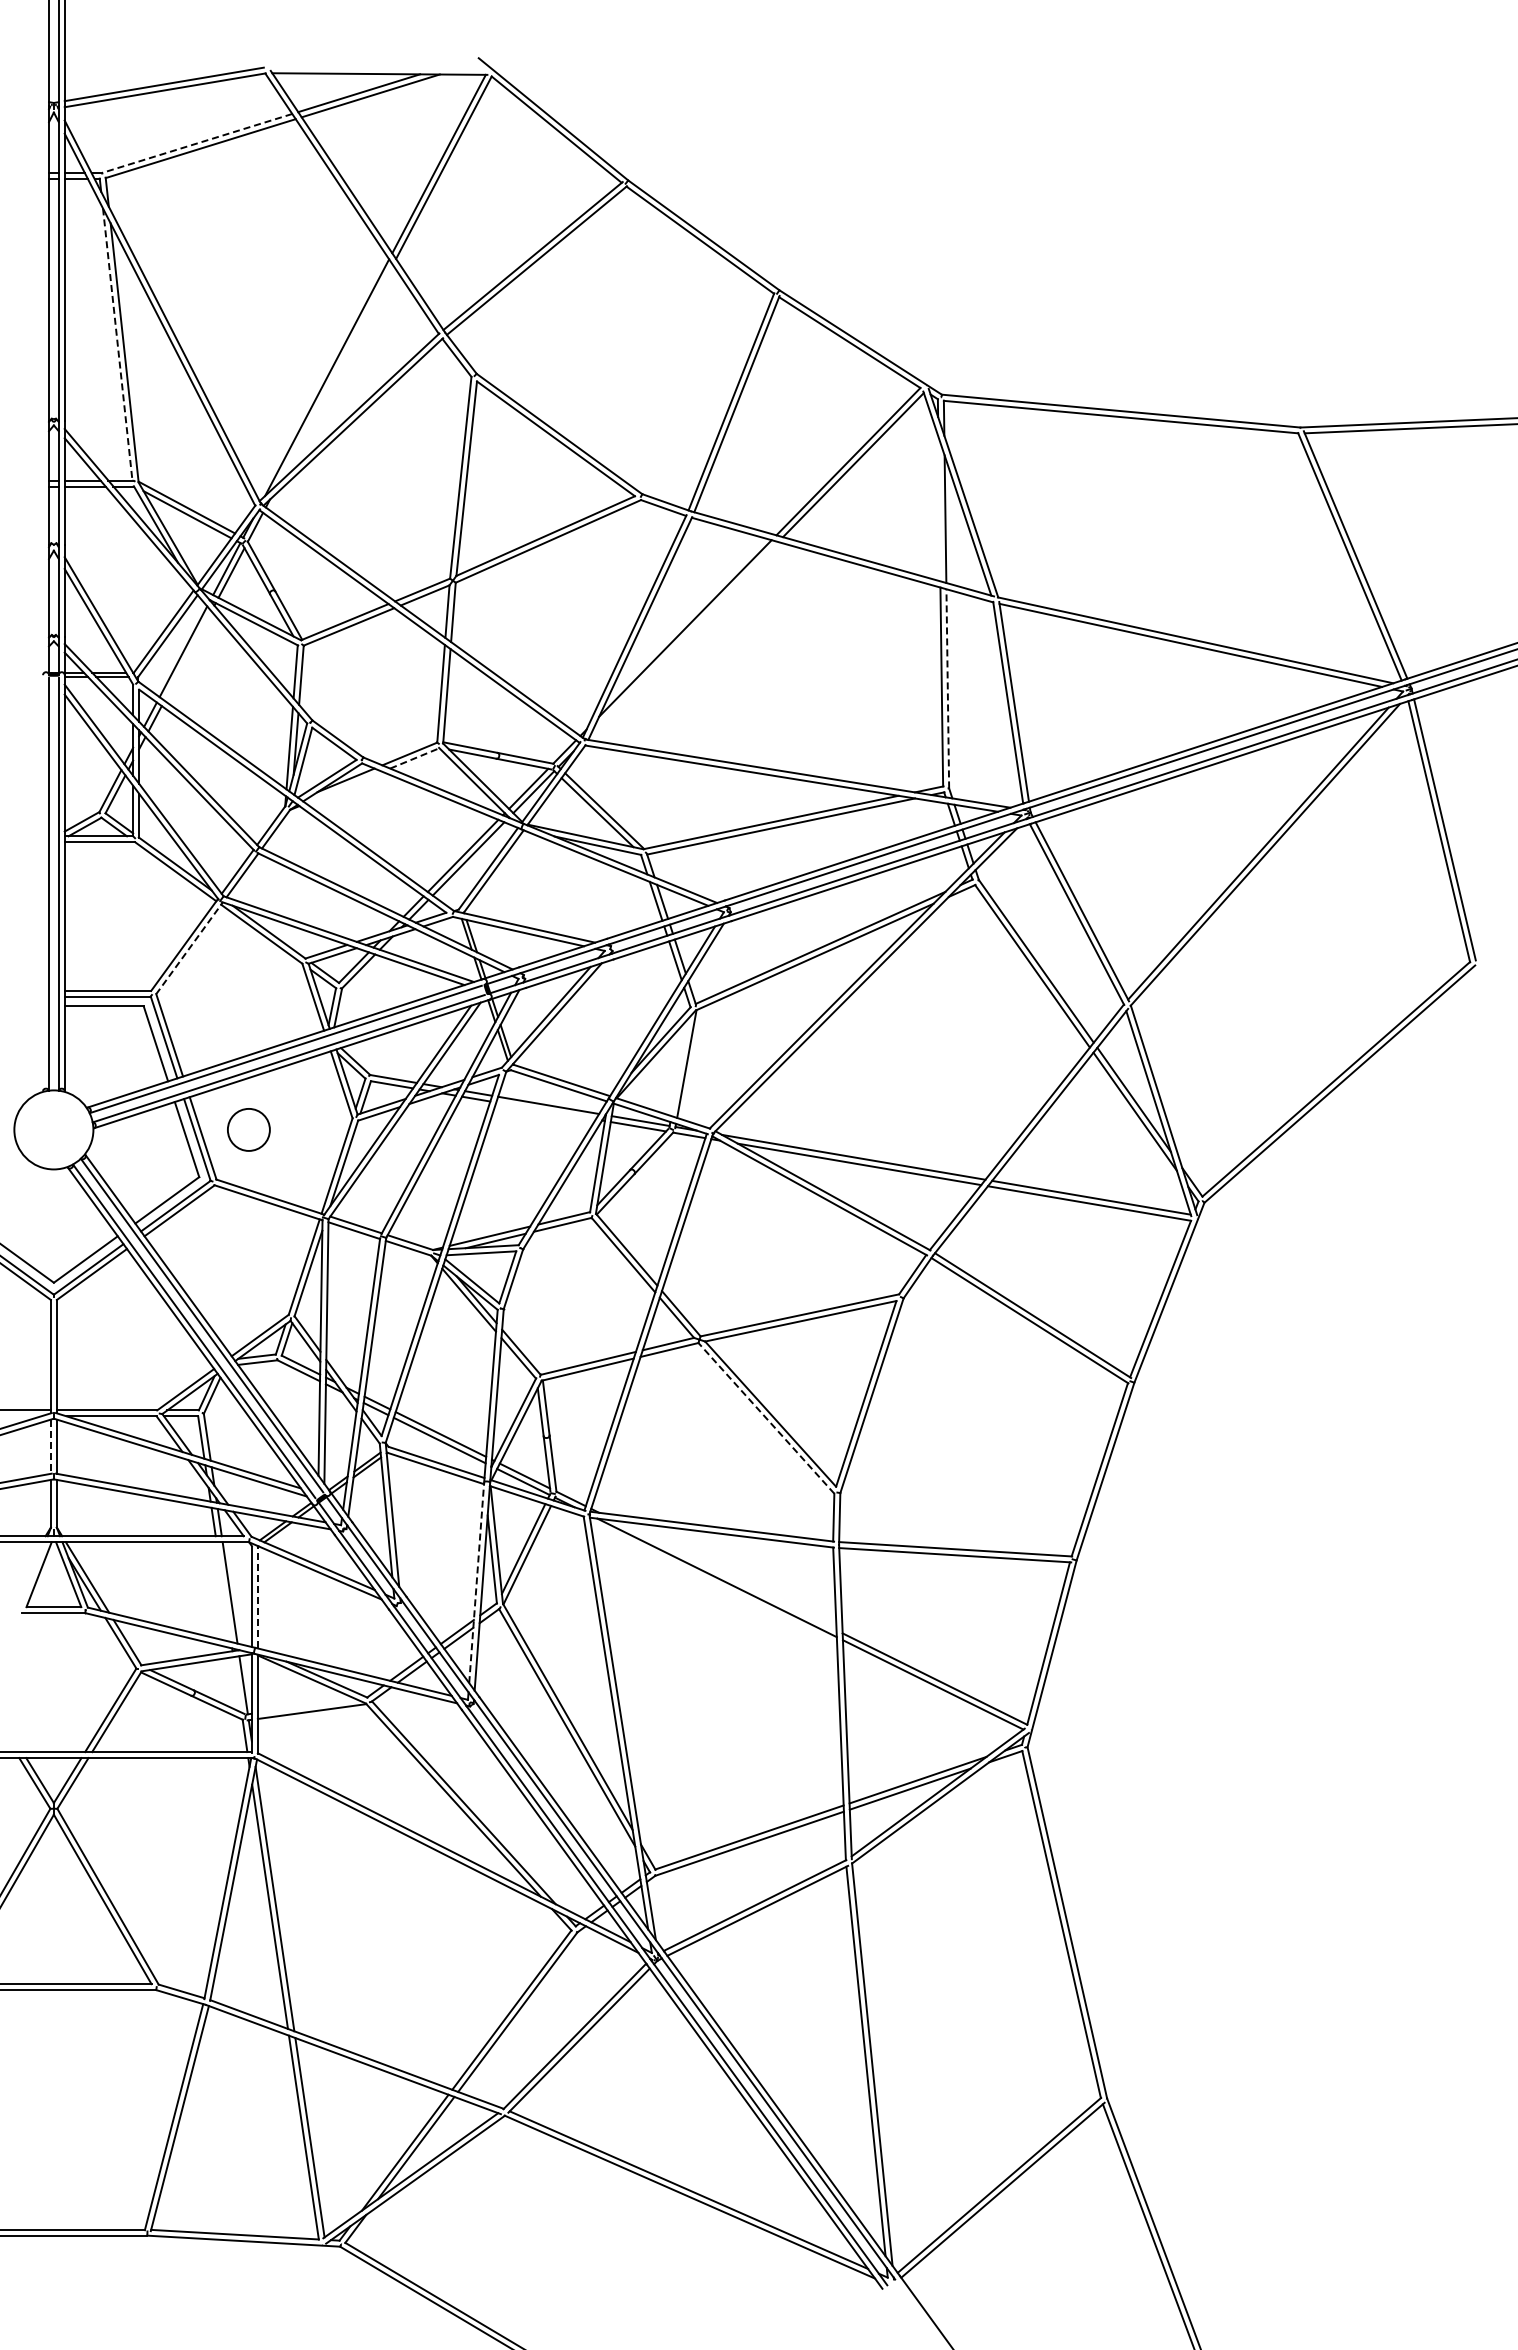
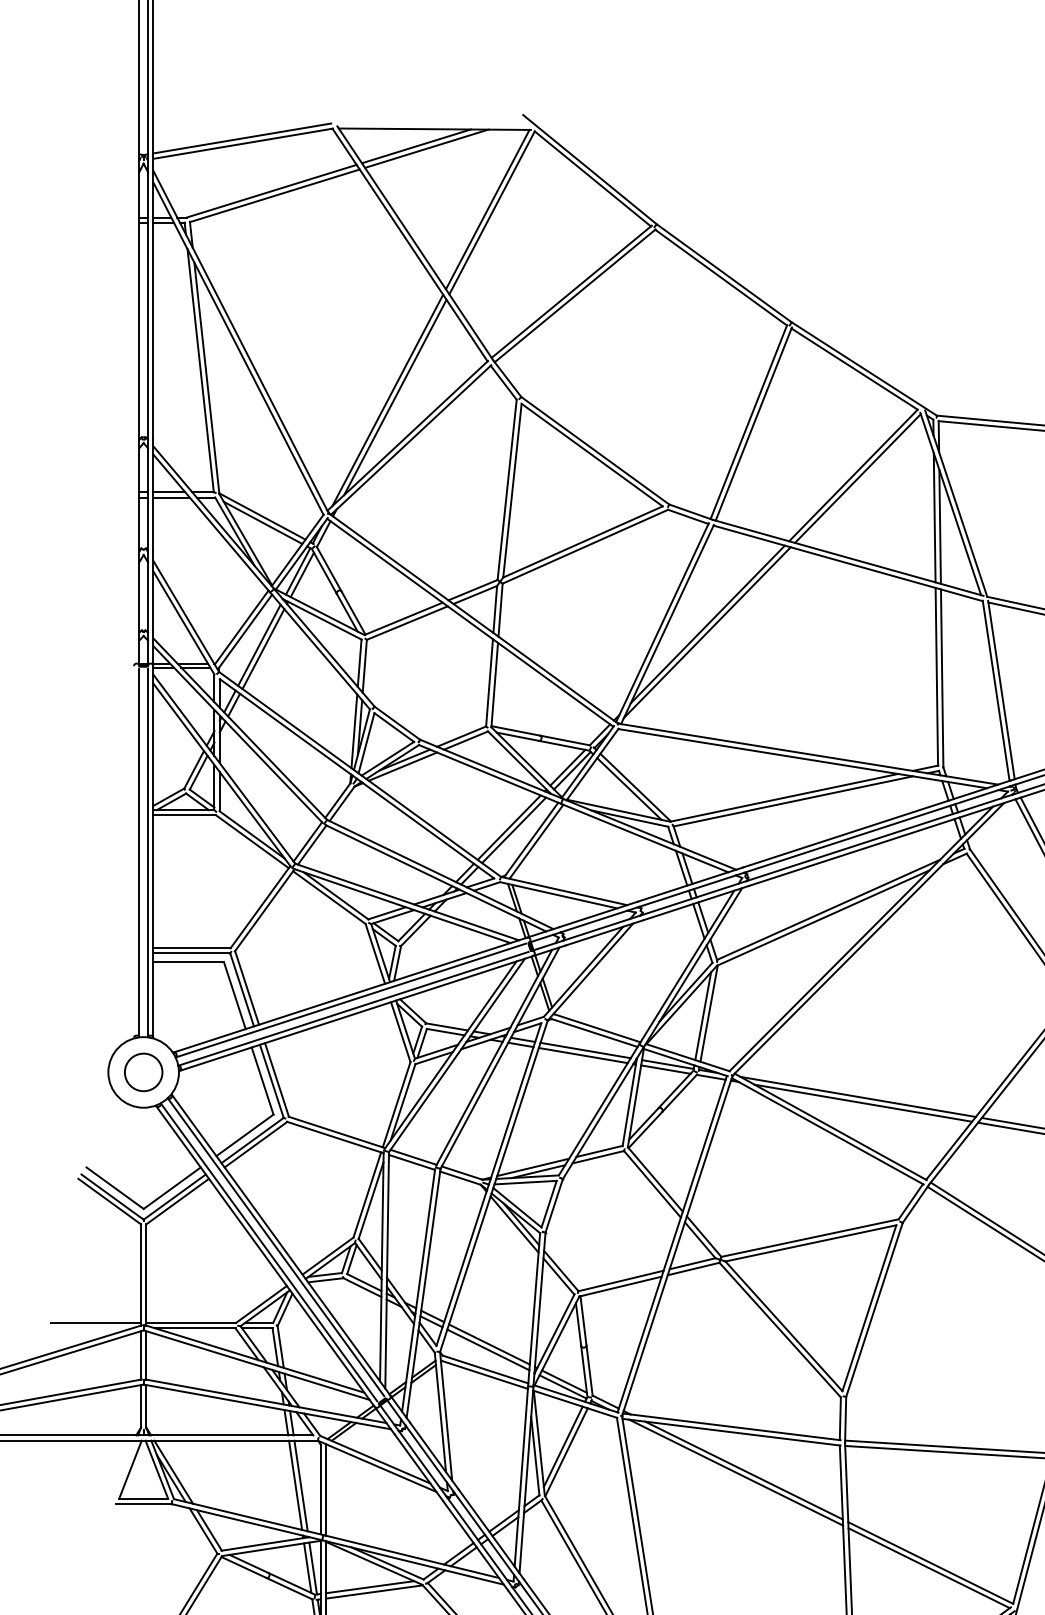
line: (197, 143) -> (271, 191), dashed -> solid
line: (117, 344) -> (200, 370), dashed -> solid
line: (335, 374) -> (395, 397), added
line: (939, 508) -> (934, 517), added
line: (684, 637) -> (706, 632), added
line: (187, 655) -> (263, 648), added
line: (947, 688) -> (941, 678), dashed -> solid
line: (414, 758) -> (465, 740), dashed -> solid
line: (343, 787) -> (402, 766), added
line: (189, 948) -> (264, 910), dashed -> solid
line: (680, 1066) -> (703, 1015), added
line: (545, 1110) -> (582, 1055), added
circle: (248, 1129) -> (143, 1072), moved
line: (766, 1417) -> (780, 1329), dashed -> solid
line: (50, 1447) -> (140, 1356), dashed -> solid
line: (725, 1575) -> (743, 1470), added
line: (476, 1582) -> (521, 1476), dashed -> solid
line: (223, 1592) -> (295, 1485), added
line: (257, 1597) -> (325, 1490), dashed -> solid
line: (237, 1684) -> (307, 1567), added
line: (306, 1705) -> (369, 1586), added

